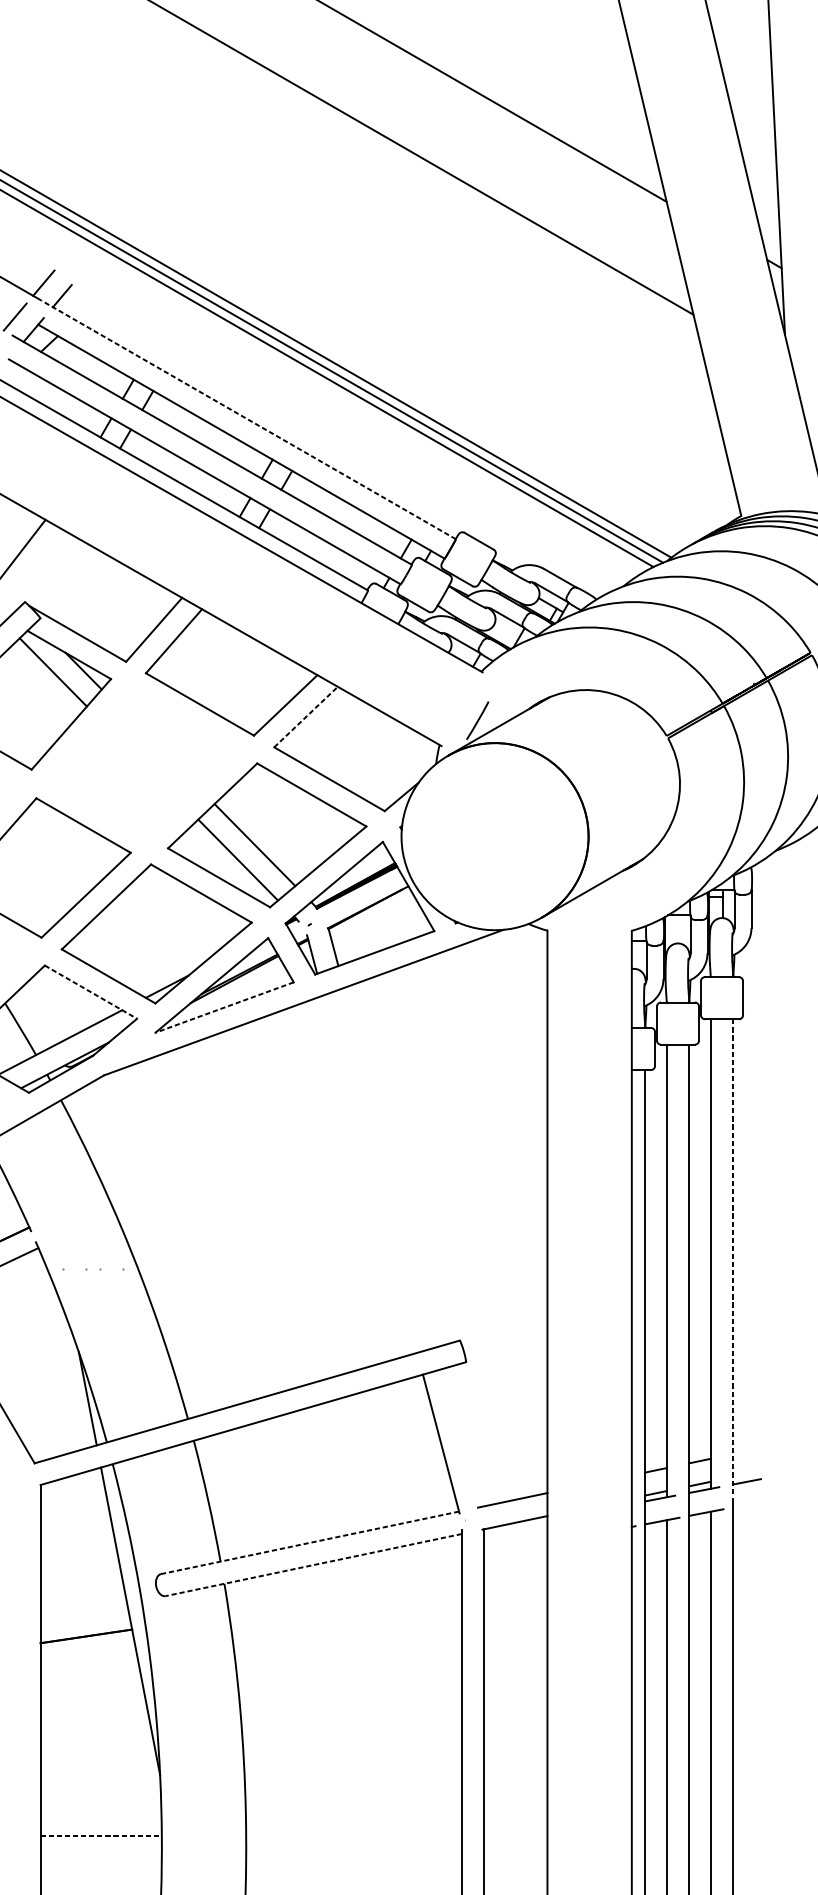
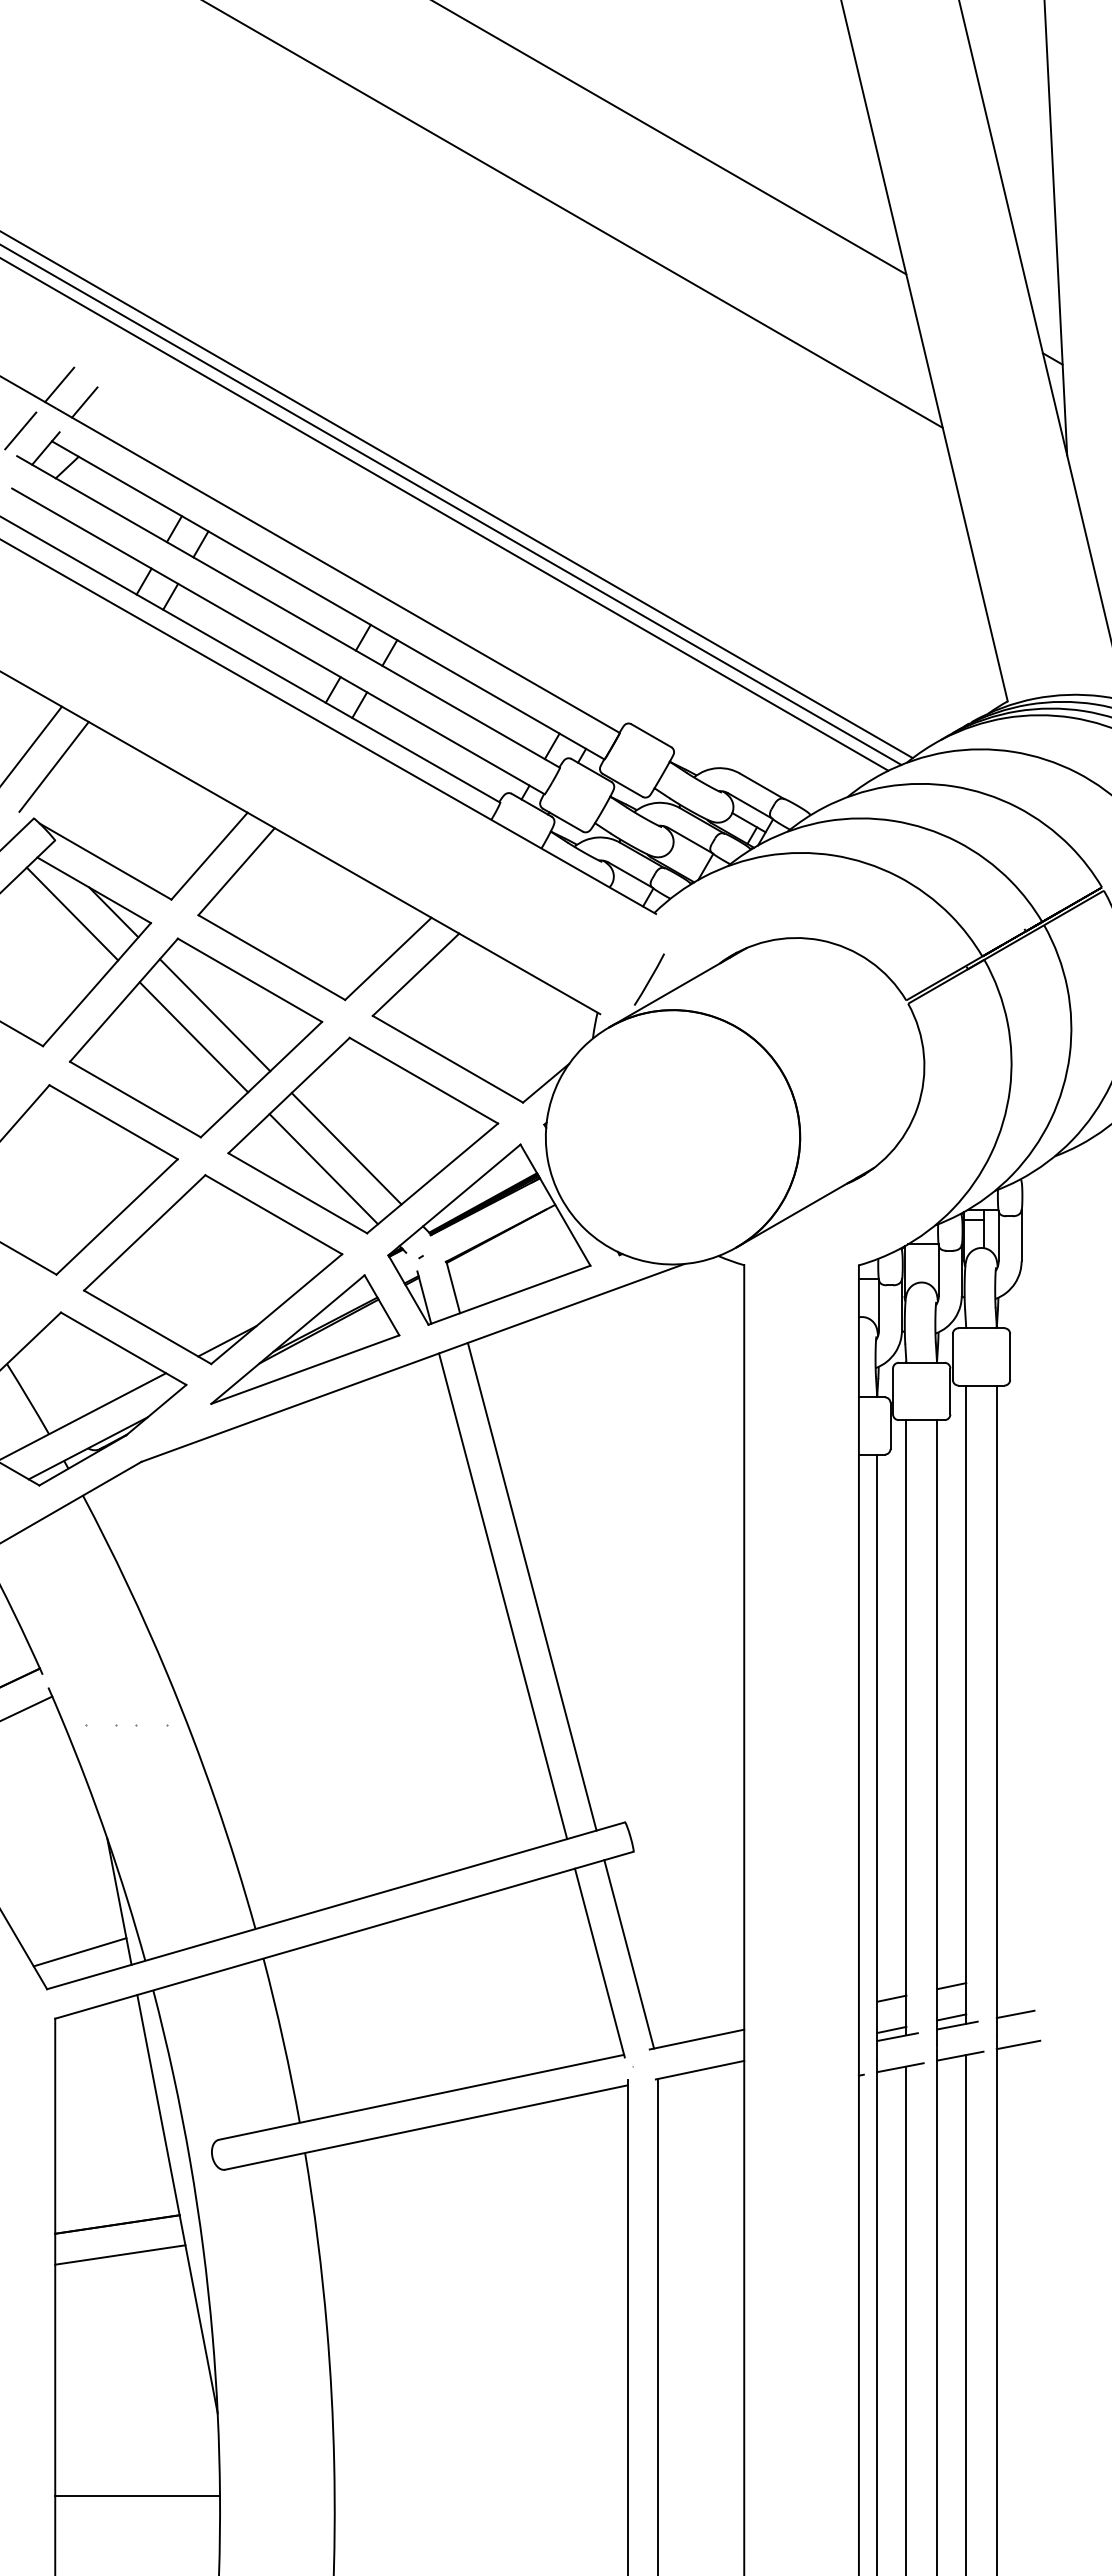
line: (249, 419) -> (338, 570), dashed -> solid
line: (39, 563) -> (53, 766), added
line: (306, 716) -> (416, 974), dashed -> solid
part: (144, 763) -> (196, 1037), added
line: (91, 992) -> (124, 1349), dashed -> solid
line: (223, 1007) -> (304, 1369), dashed -> solid
line: (390, 1167) -> (531, 1586), added
line: (370, 1174) -> (503, 1596), added
line: (733, 1258) -> (996, 1710), dashed -> solid
line: (58, 1436) -> (79, 1952), added
line: (463, 1437) -> (629, 1954), added
line: (749, 1503) -> (1018, 2044), added
line: (310, 1542) -> (421, 2097), dashed -> solid
line: (313, 1565) -> (426, 2127), dashed -> solid
line: (88, 1658) -> (120, 2254), added
line: (101, 1836) -> (138, 2496), dashed -> solid

